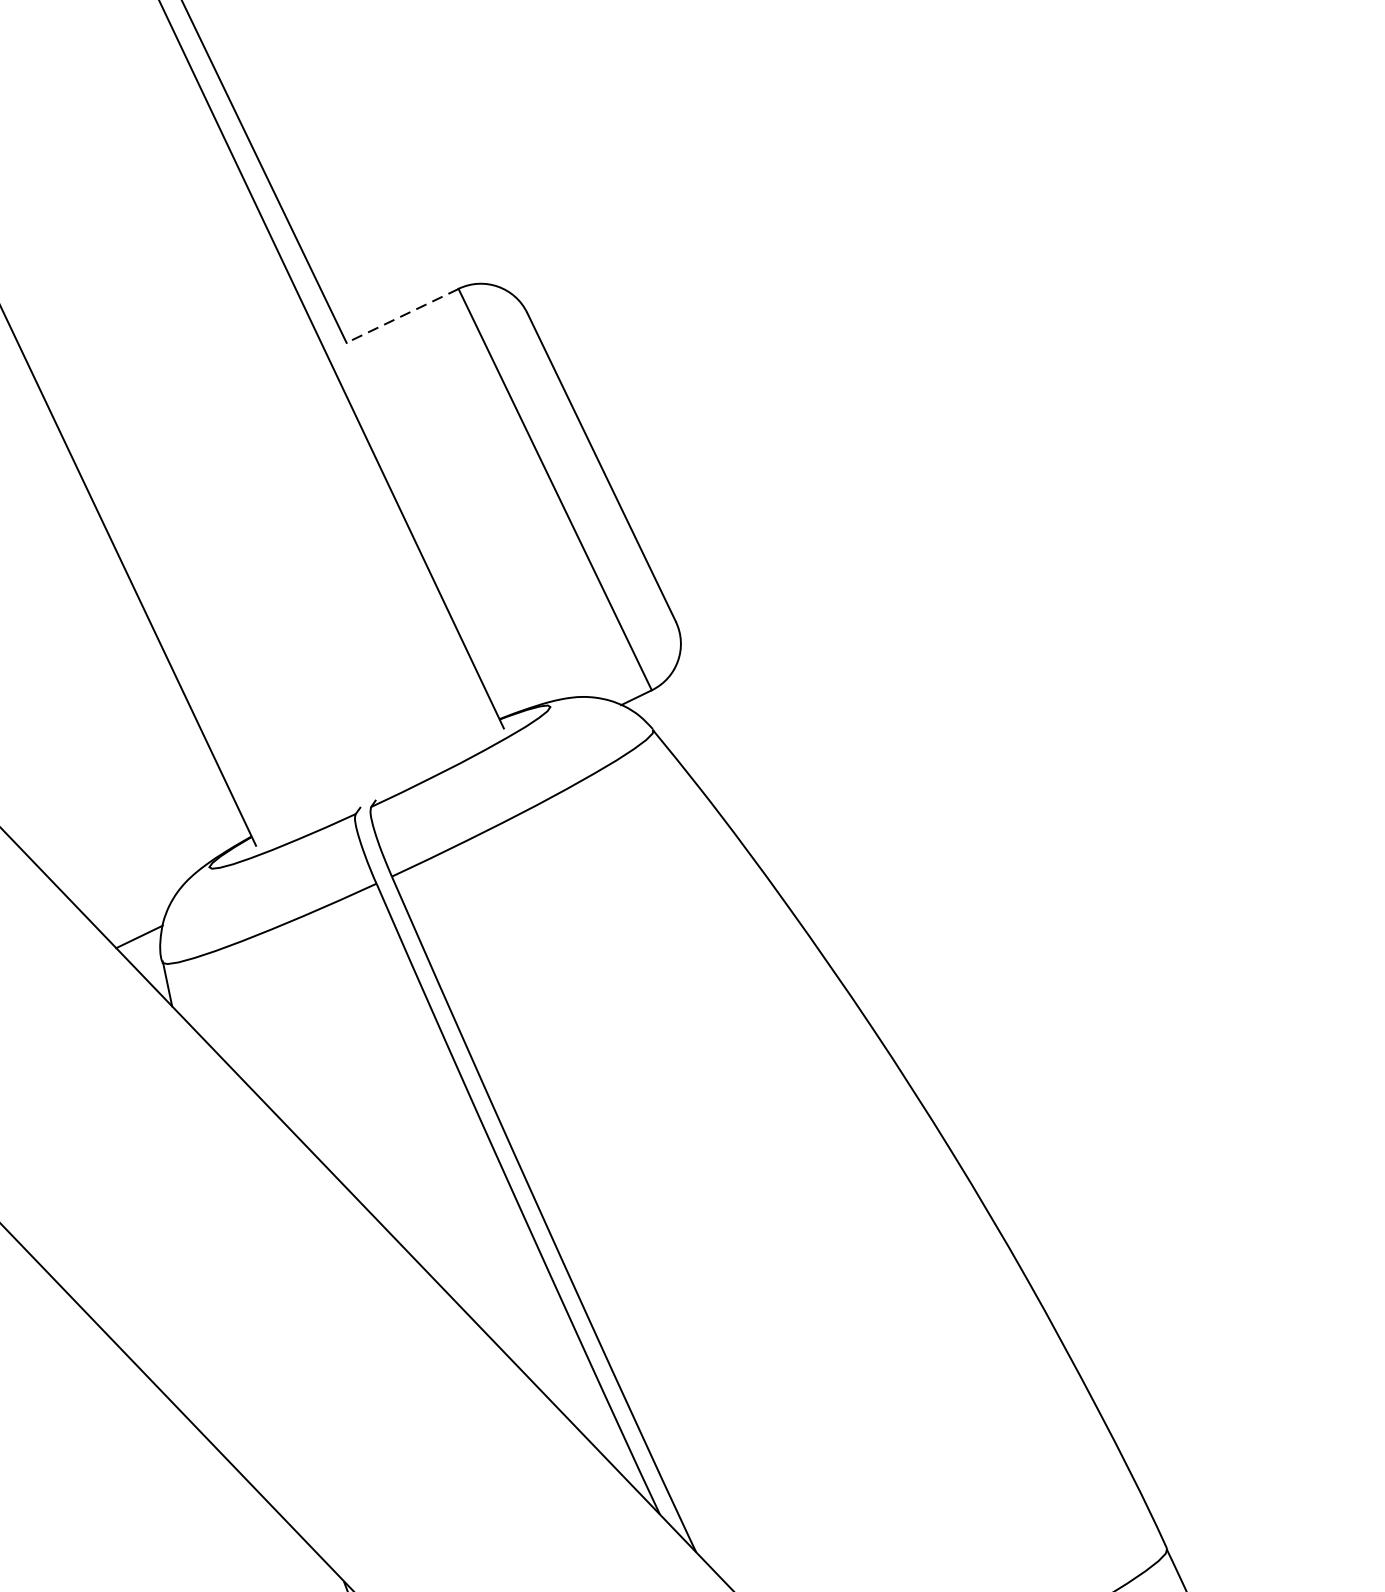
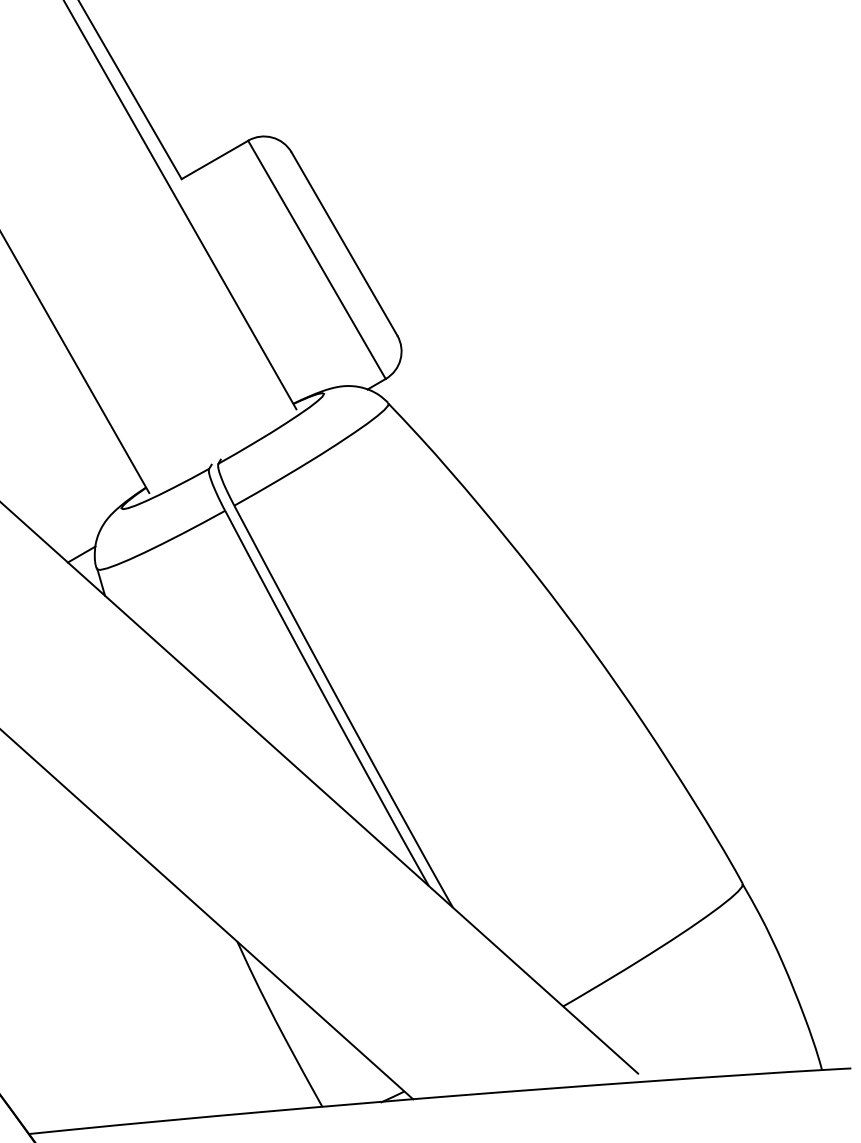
line: (401, 316) -> (214, 160), dashed -> solid

